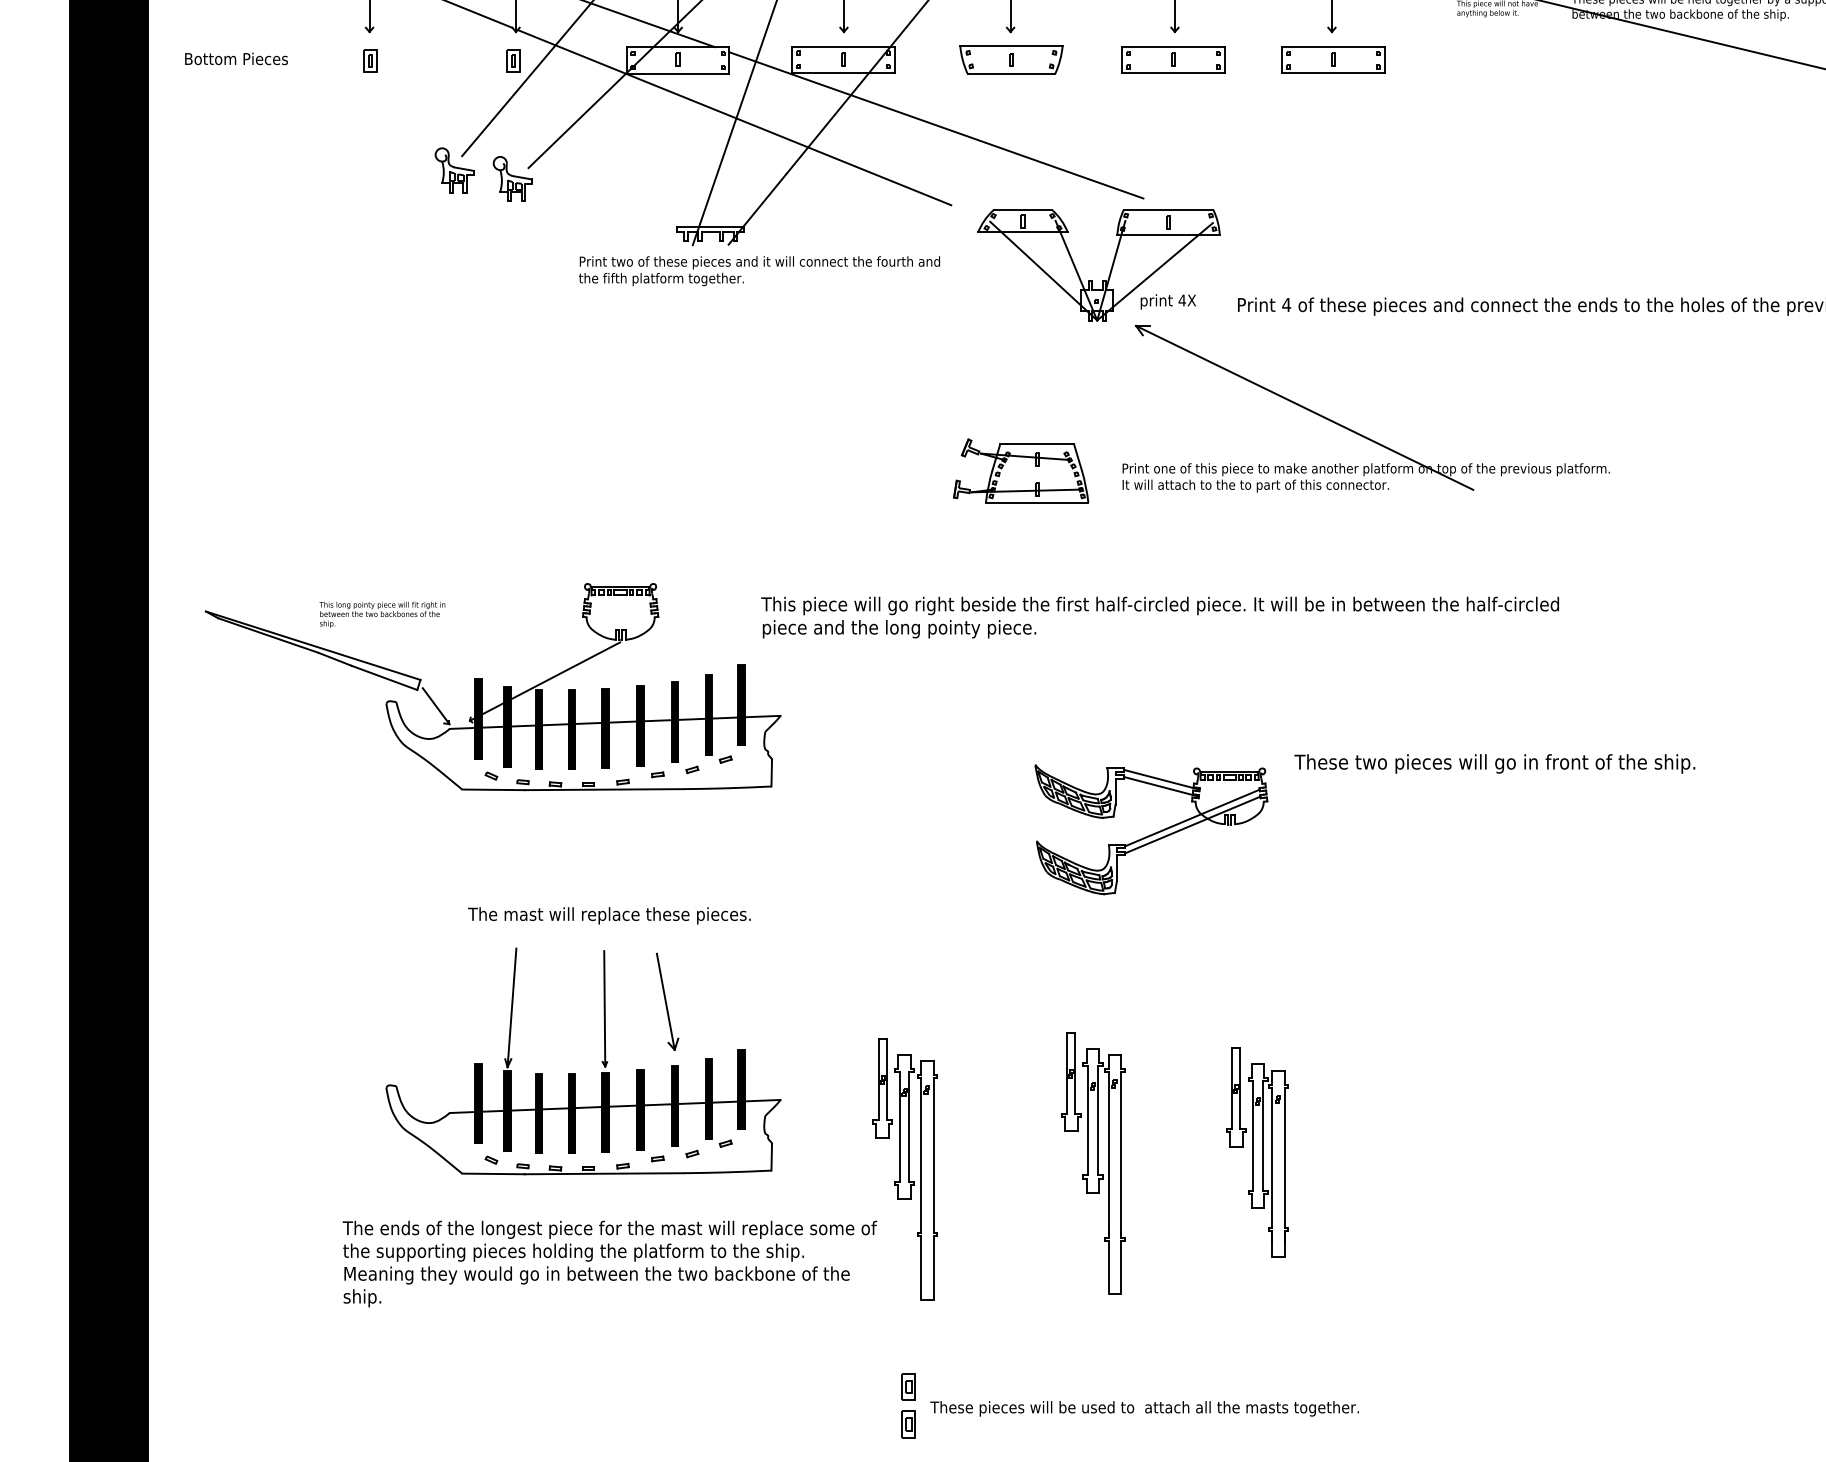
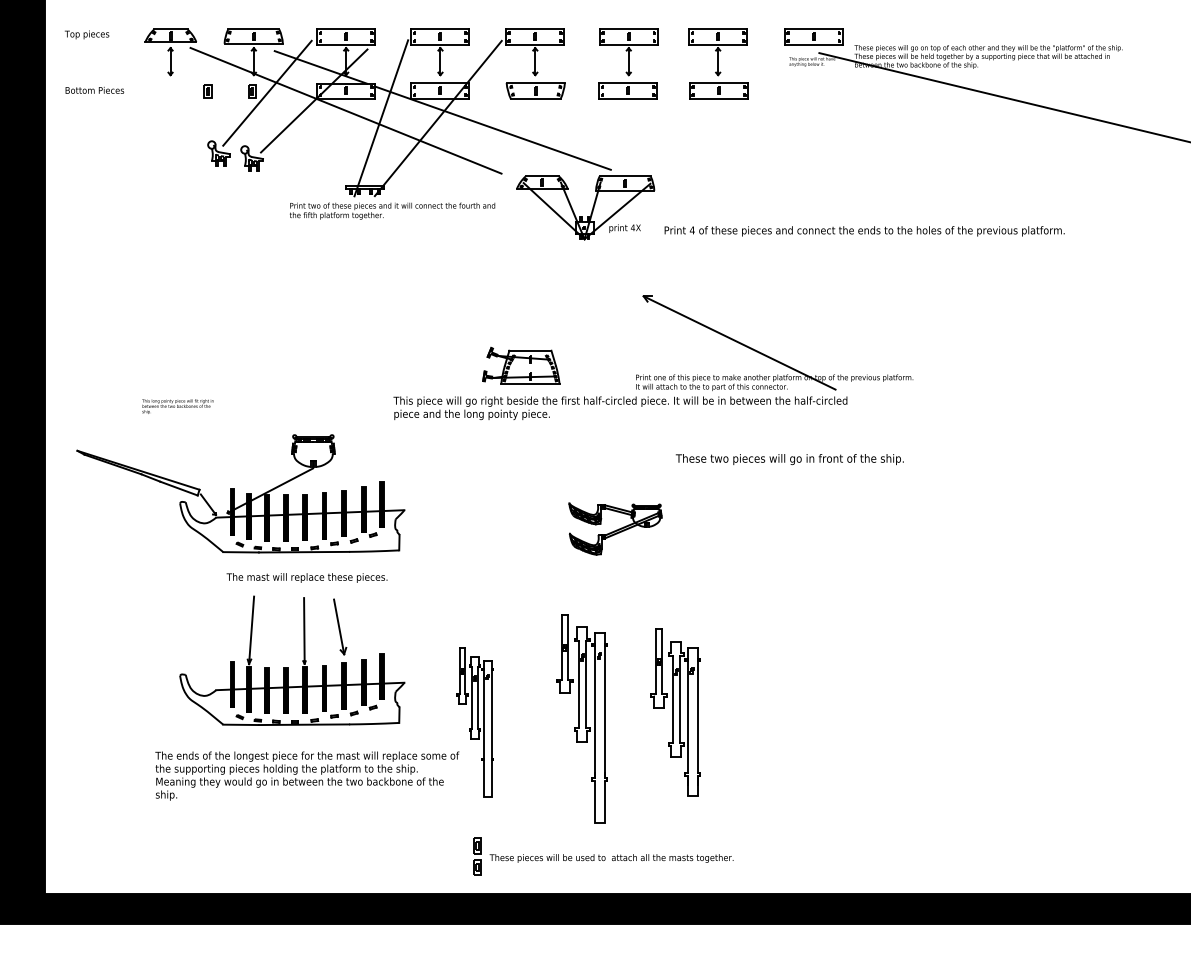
part: (369, 60) -> (207, 91), moved
part: (1353, 429) -> (767, 355), moved
part: (1021, 470) -> (521, 365), moved
part: (492, 686) -> (240, 493), moved
text: (1494, 763) -> (789, 459), moved
part: (1151, 828) -> (615, 528), size x0.7
part: (1256, 1152) -> (675, 712), size x1.4
part: (1091, 1162) -> (581, 718), size x1.4

